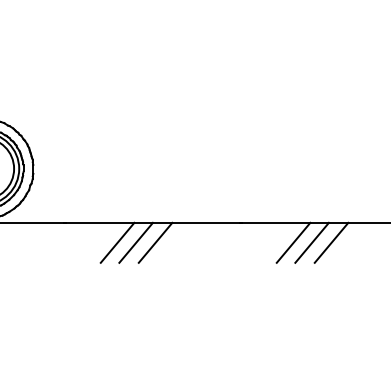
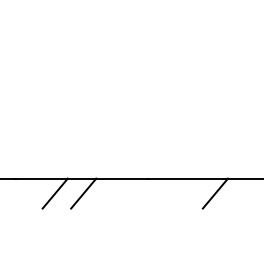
line: (135, 242) -> (68, 193), removed
line: (293, 242) -> (186, 193), removed
line: (311, 242) -> (200, 193), removed

